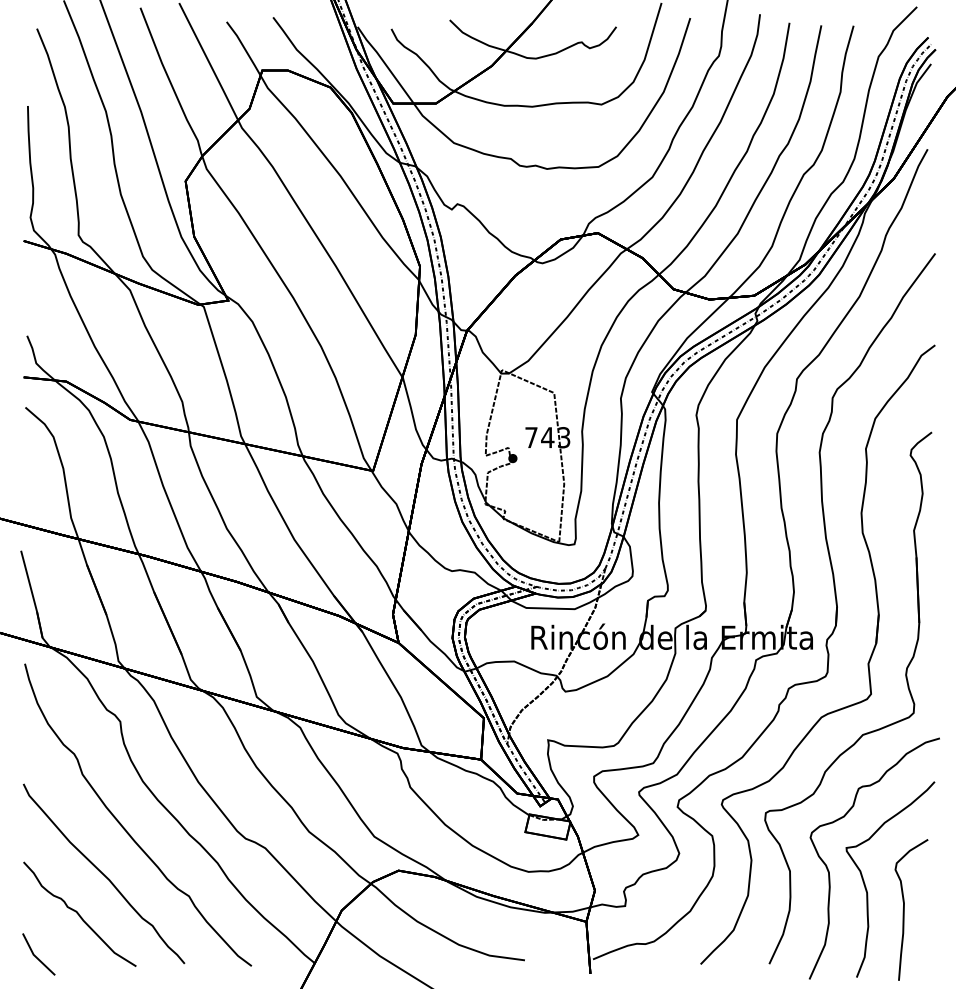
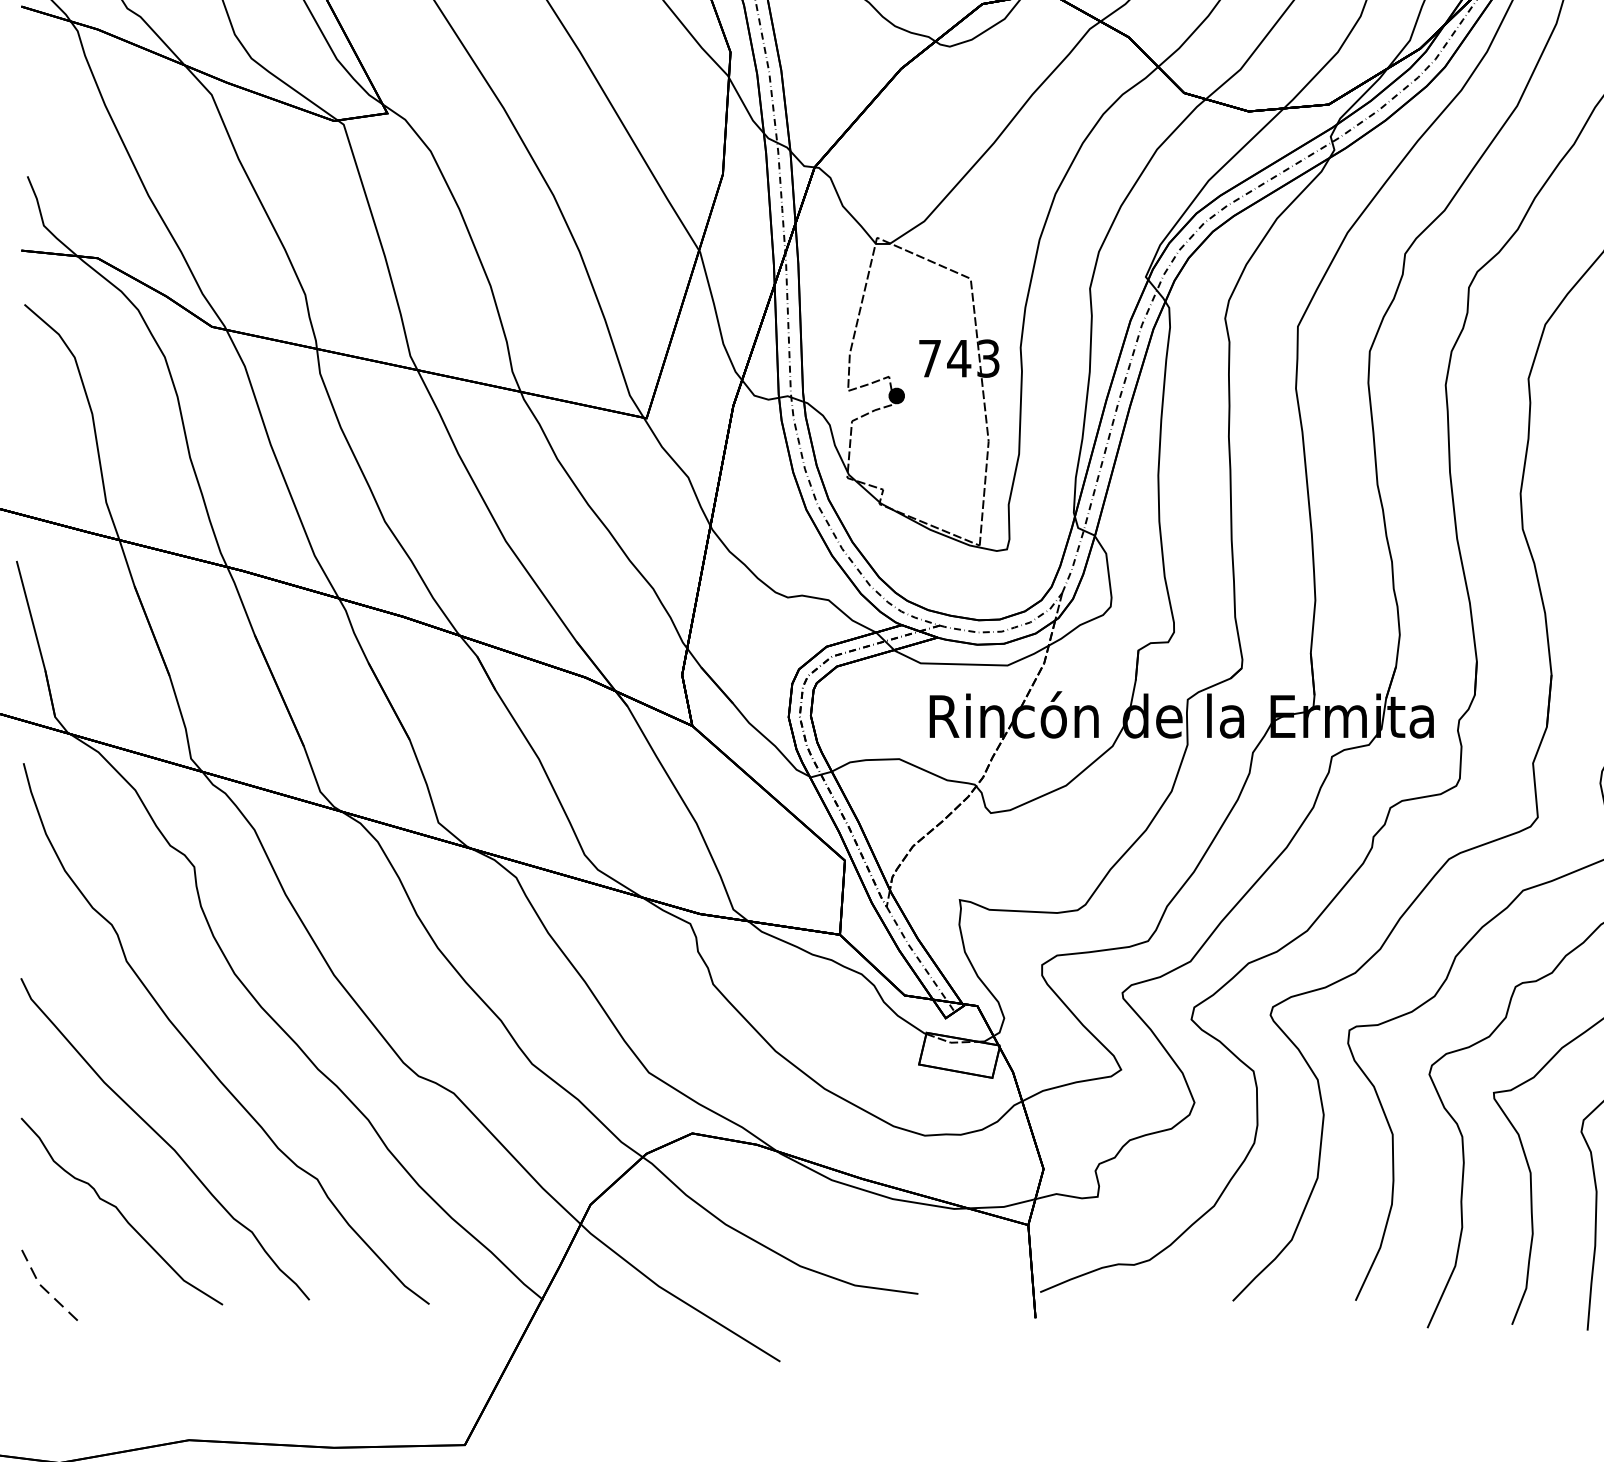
line: (35, 956) -> (42, 1287), solid -> dashed

